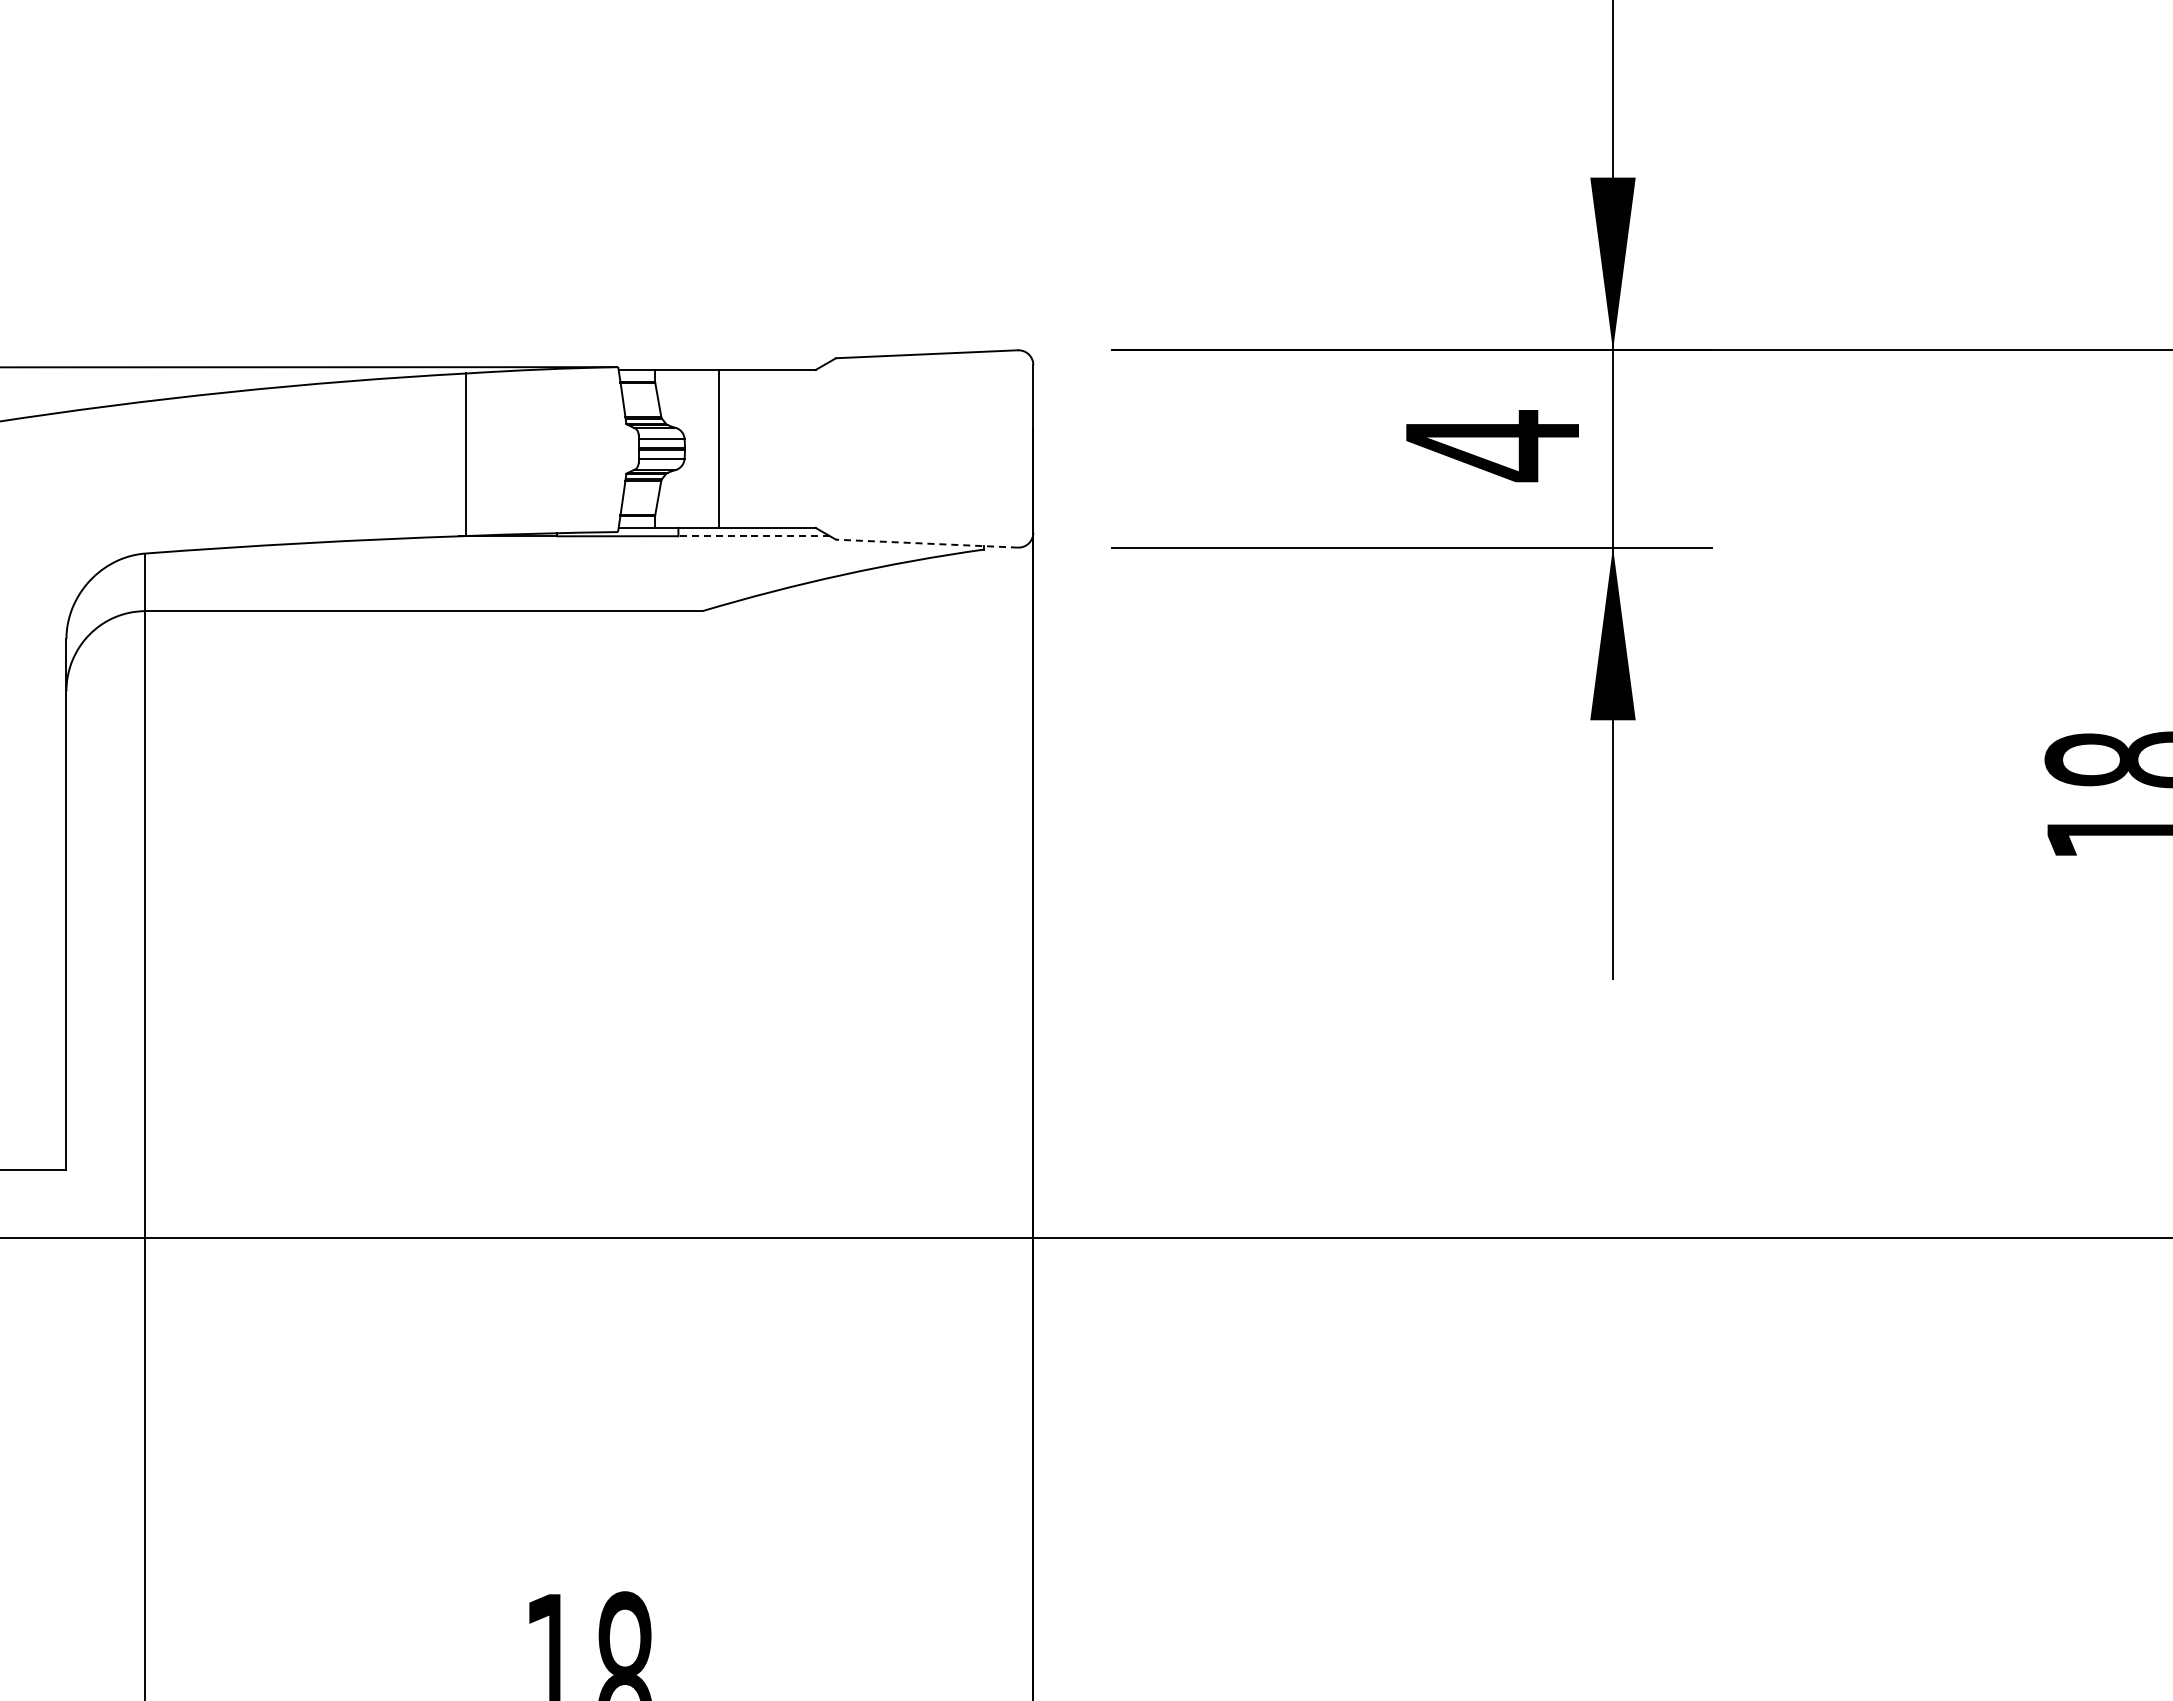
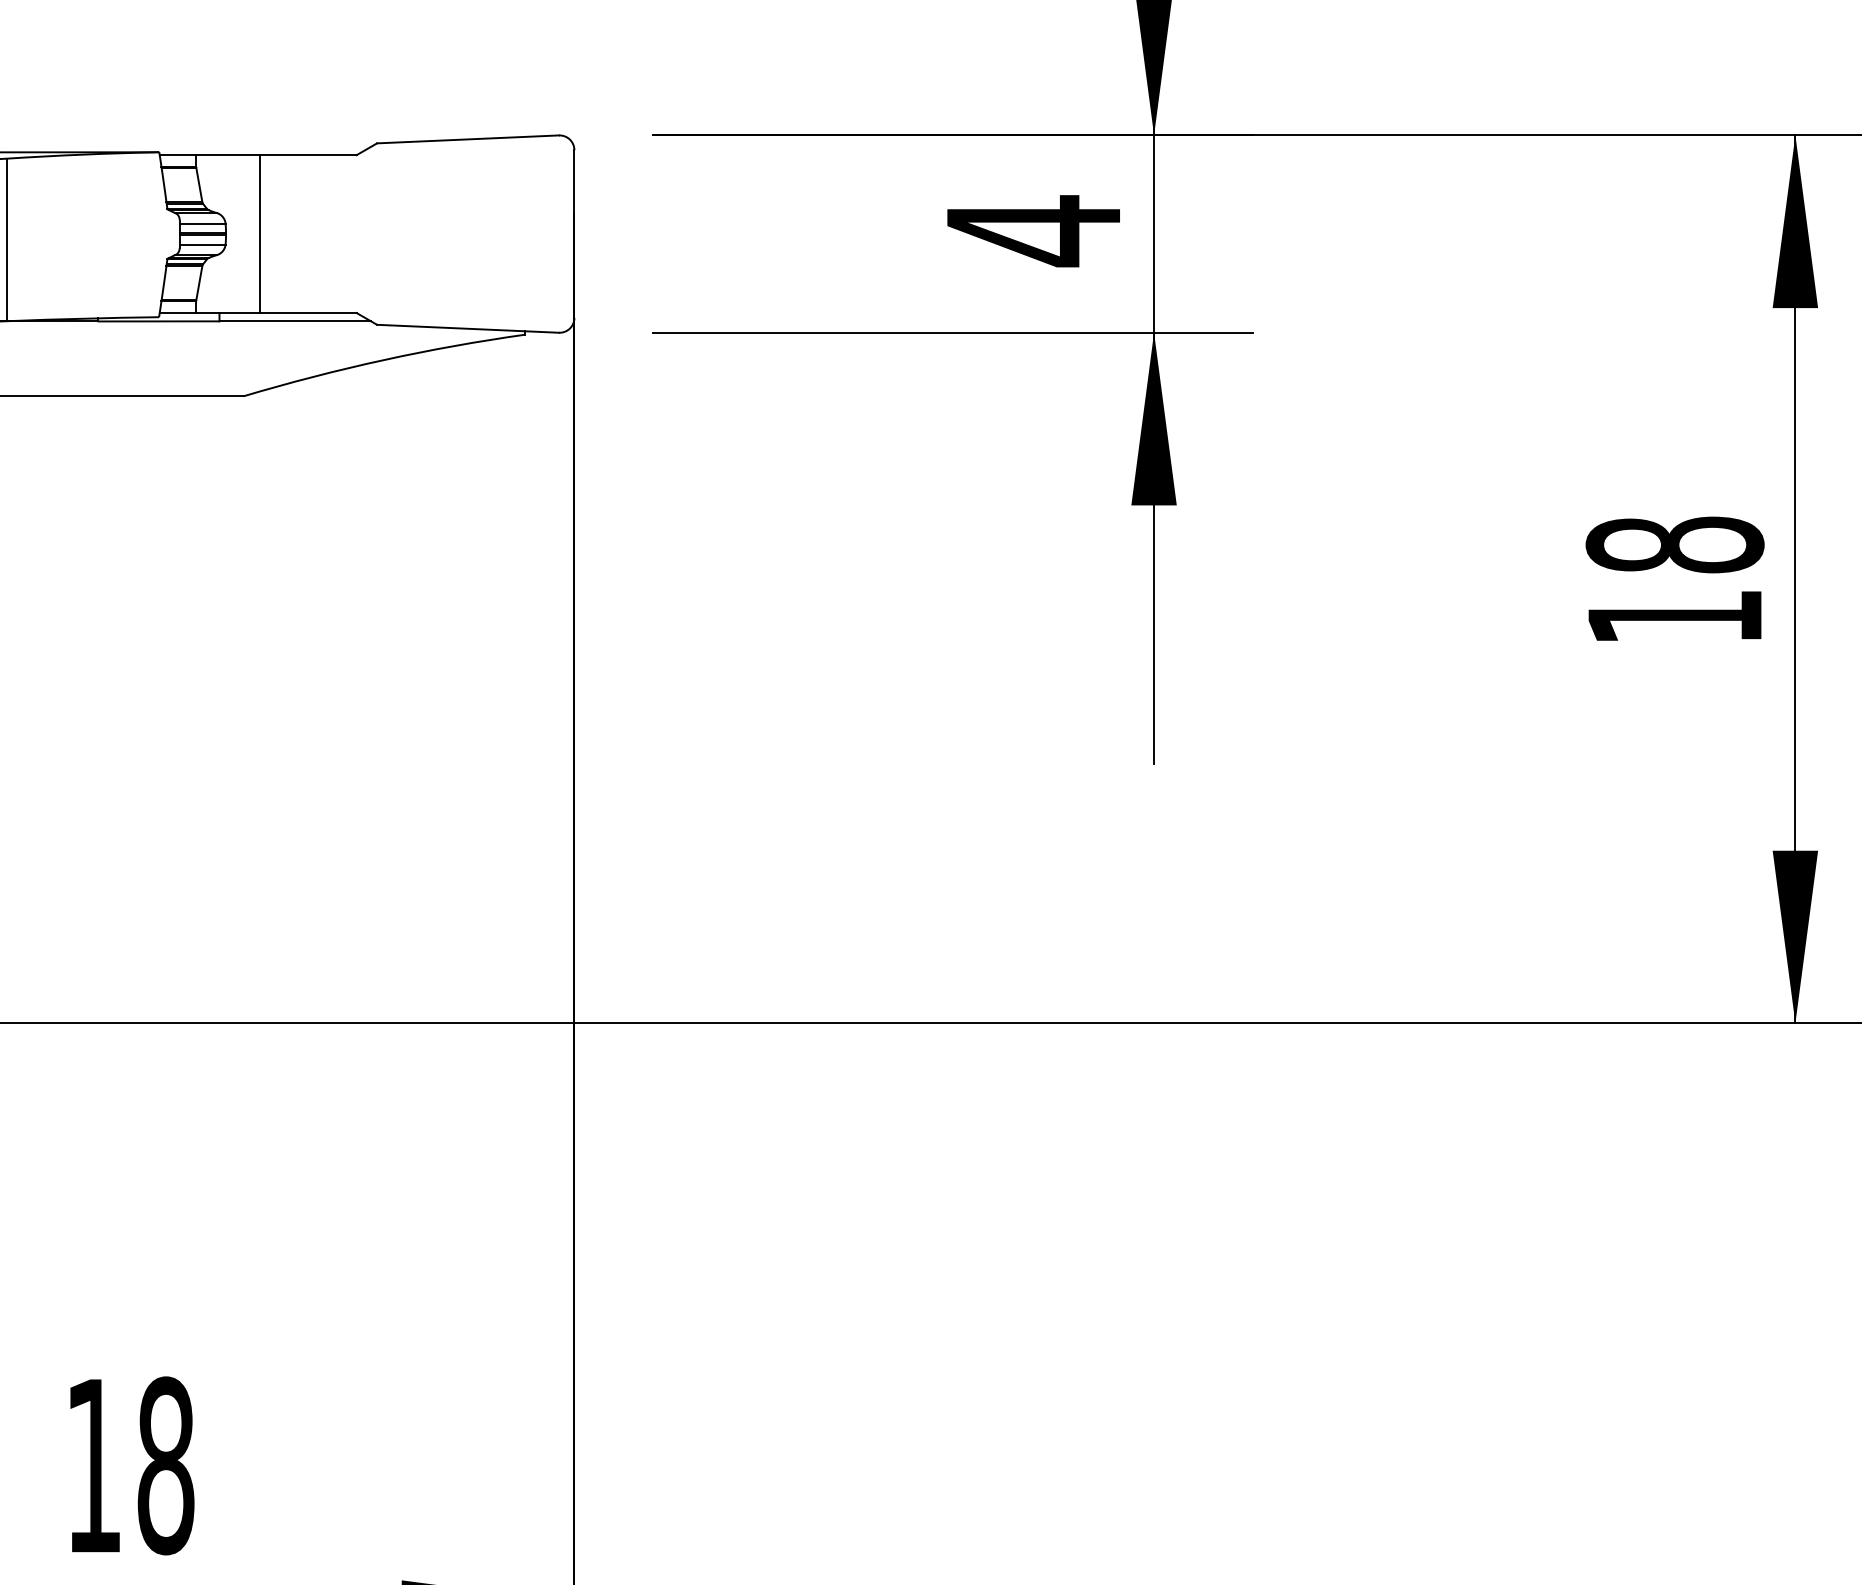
line: (754, 536) -> (295, 321), dashed -> solid
line: (926, 543) -> (467, 328), dashed -> solid

